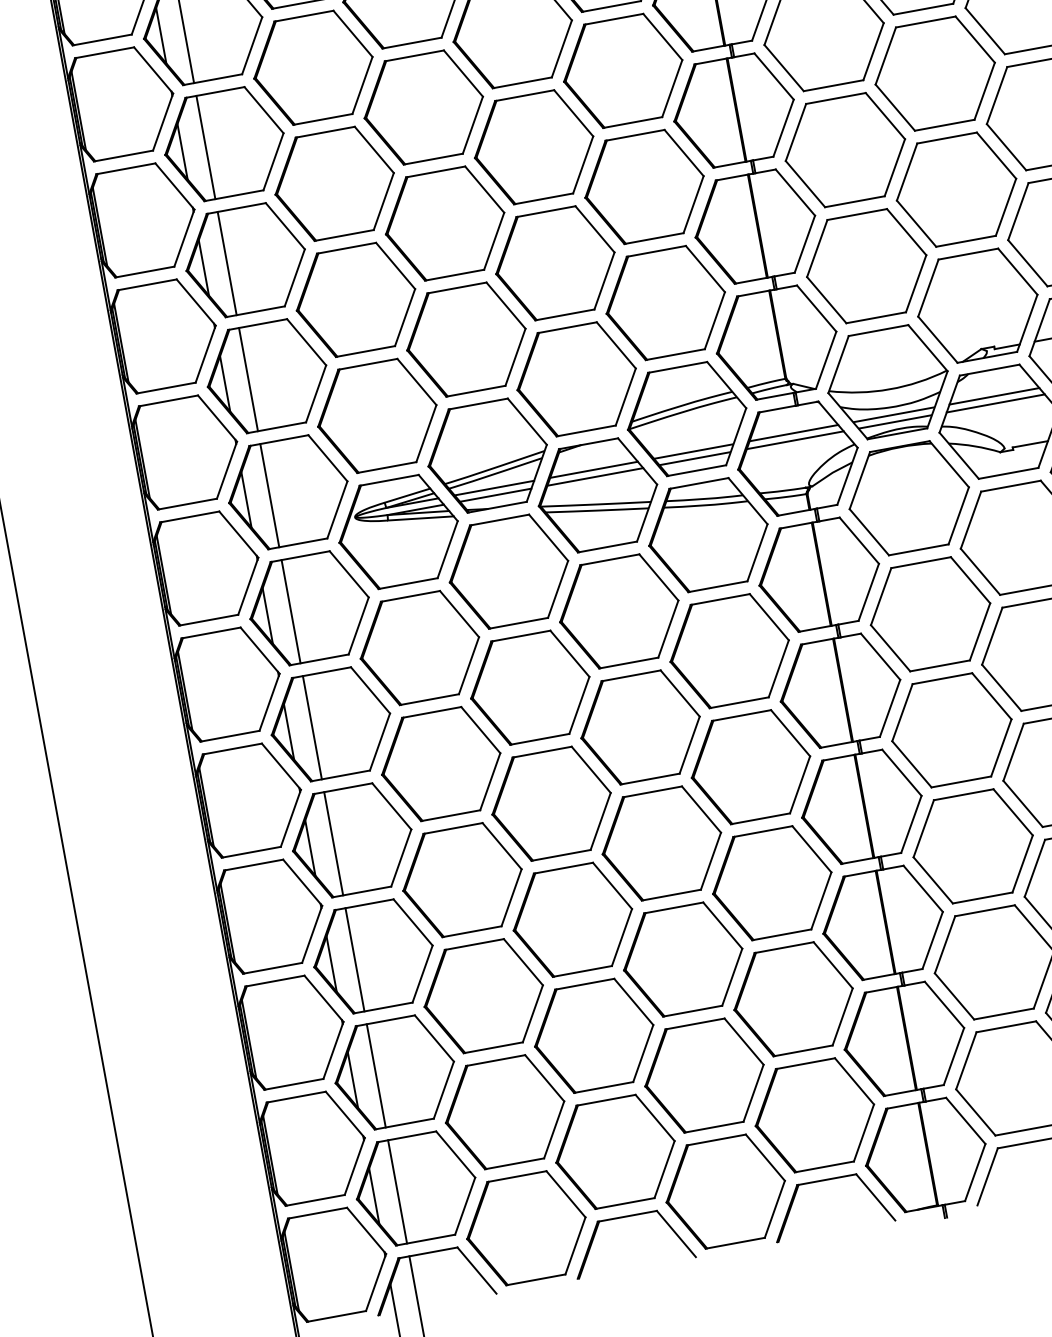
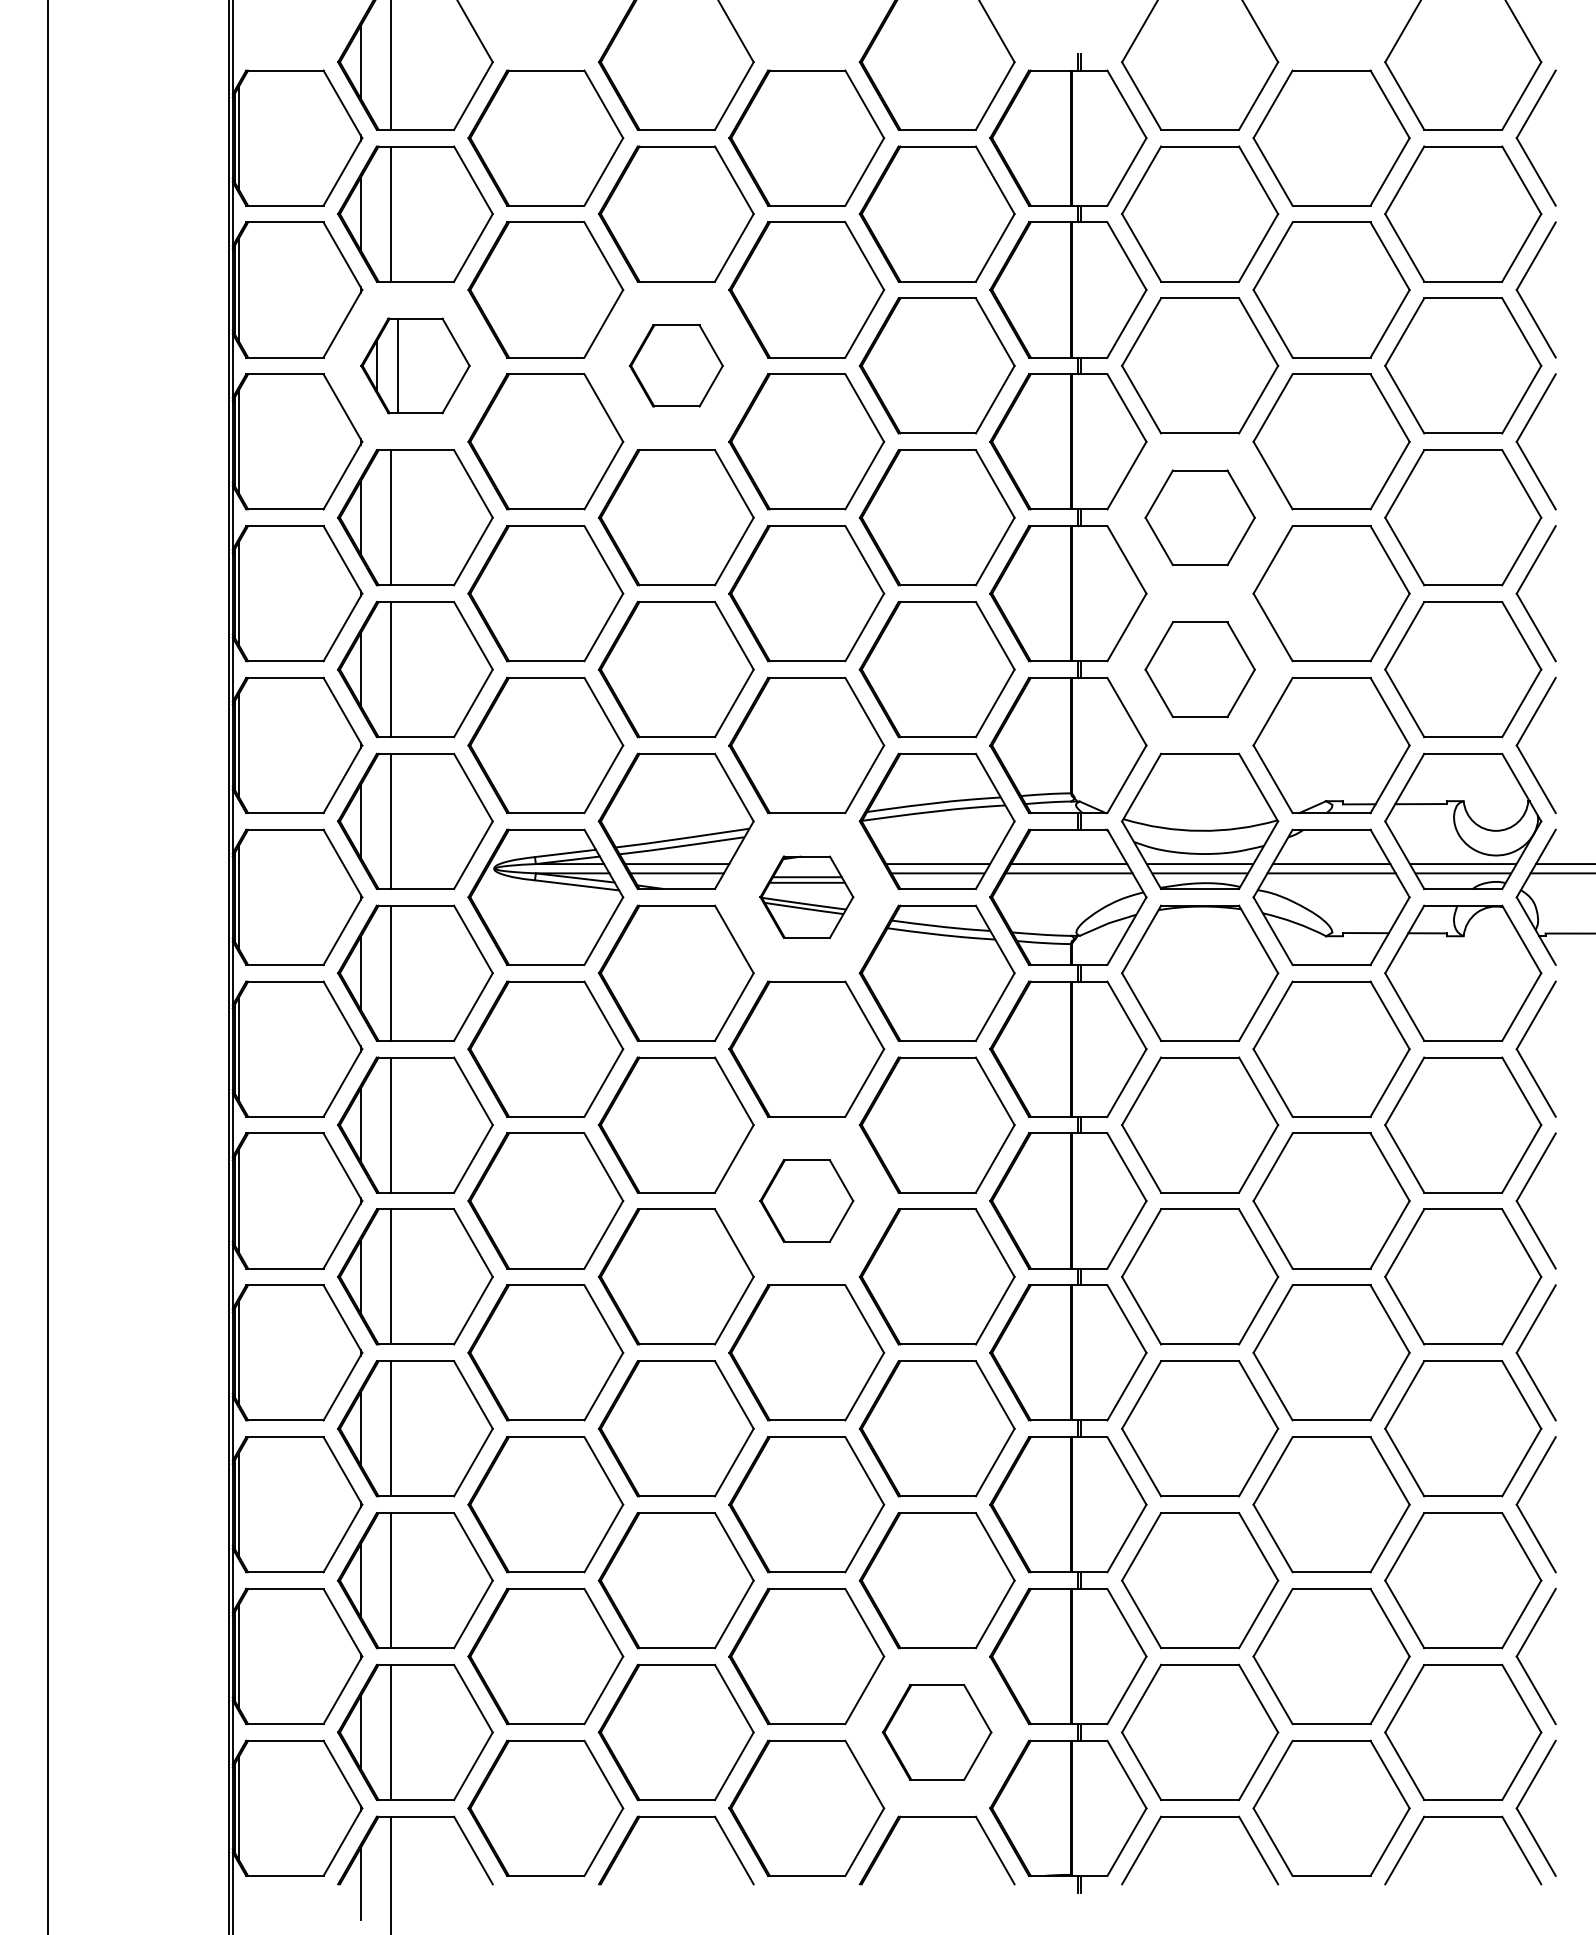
part: (423, 107) -> (676, 365), size x0.6
part: (224, 143) -> (415, 365), size x0.7
part: (845, 149) -> (1200, 517), size x0.7
part: (866, 266) -> (1200, 669), size x0.7
part: (597, 494) -> (806, 896), size x0.6
part: (640, 727) -> (806, 1200), size x0.6
part: (814, 1115) -> (936, 1732), size x0.7

